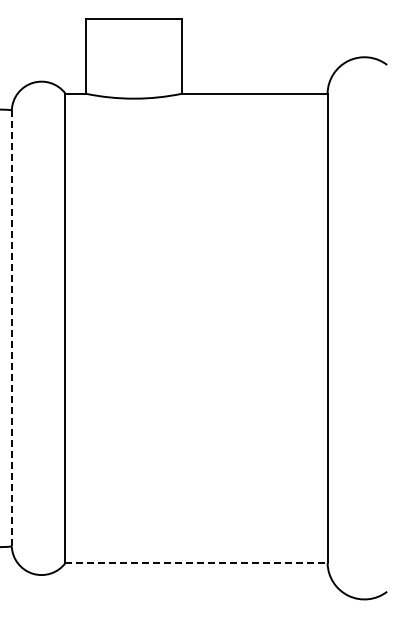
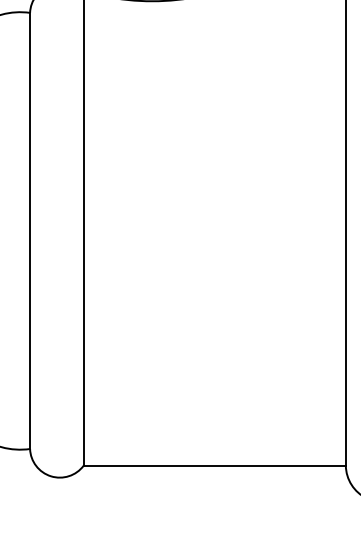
line: (11, 327) -> (29, 230), dashed -> solid
line: (197, 563) -> (215, 466), dashed -> solid

